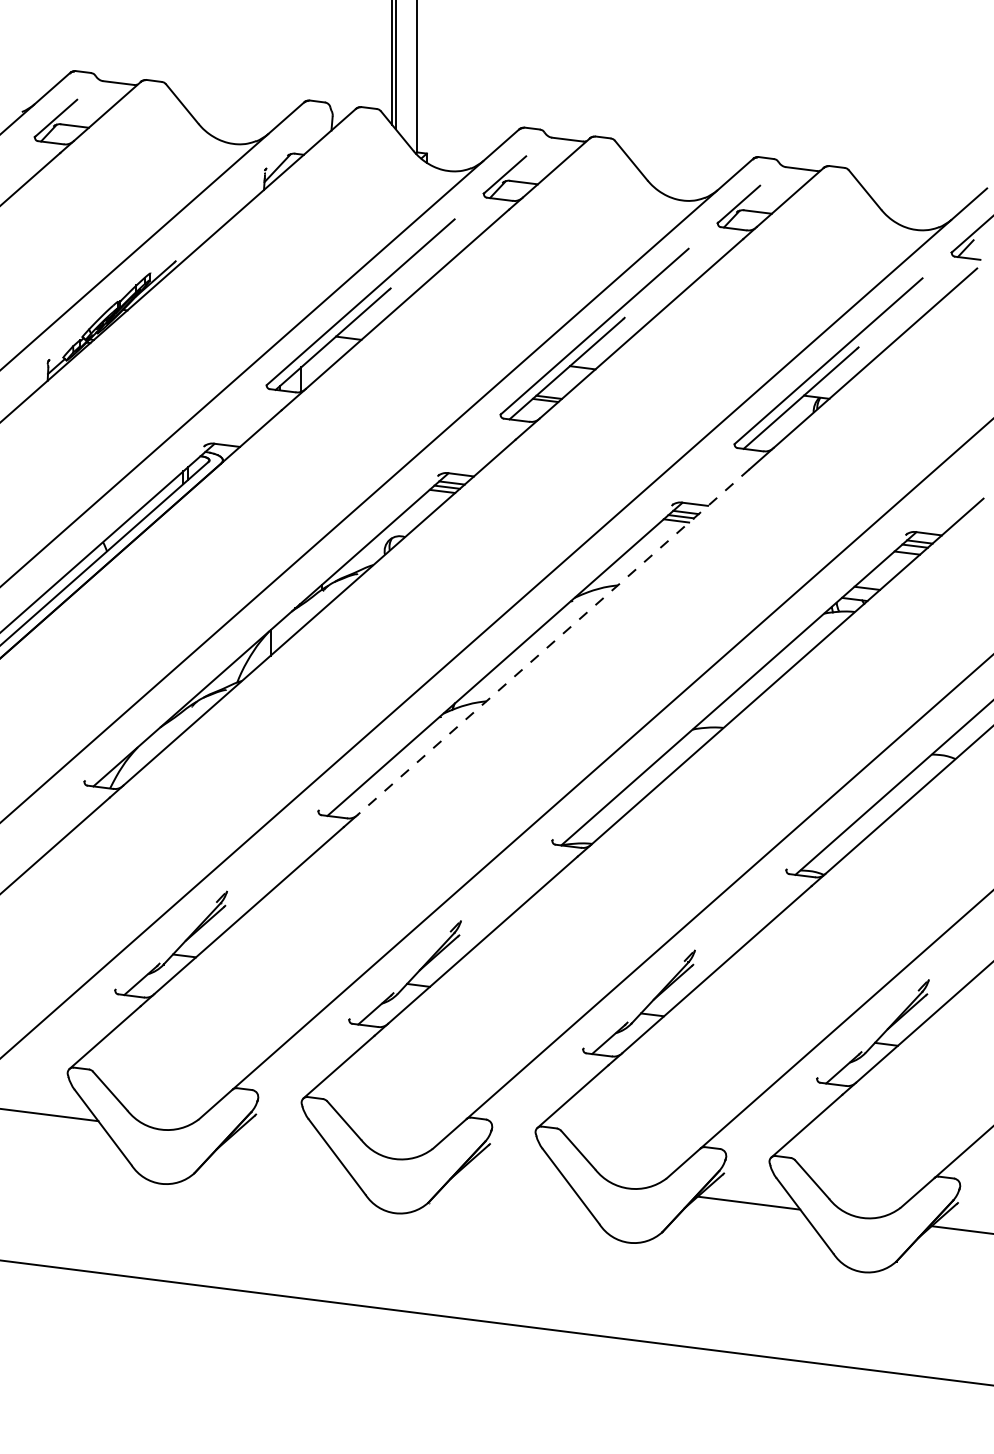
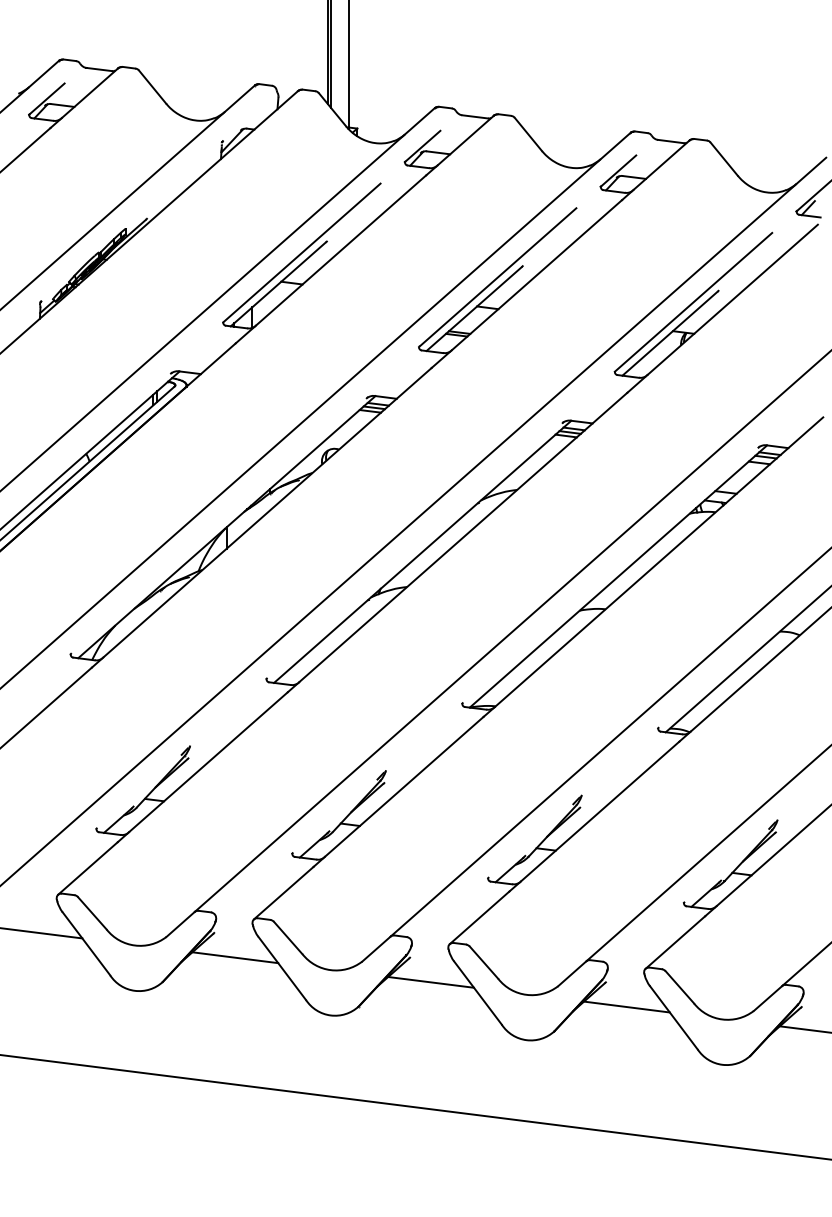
line: (553, 642) -> (463, 537), dashed -> solid
line: (280, 1143) -> (234, 957), added
line: (514, 1173) -> (430, 982), added

